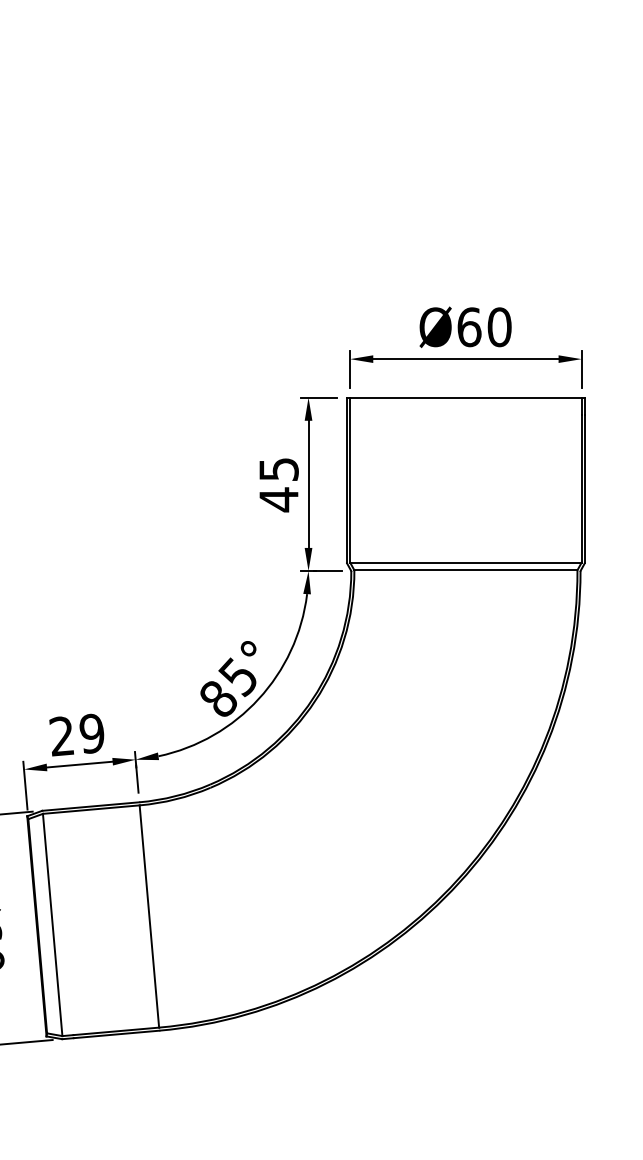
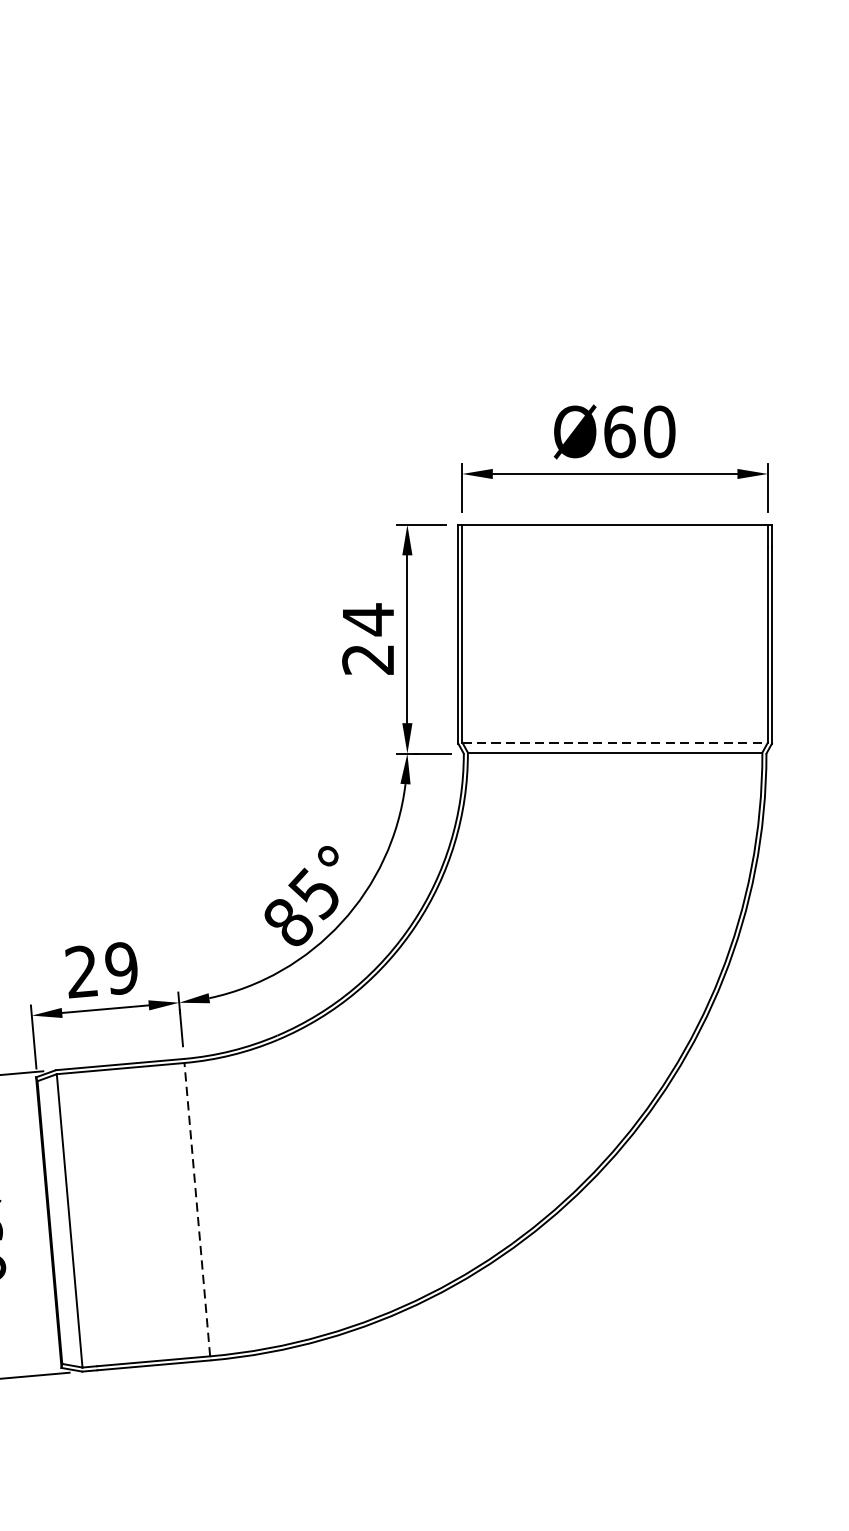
text: (278, 484) -> (367, 639), 45 -> 24
line: (465, 562) -> (614, 742), solid -> dashed
line: (149, 916) -> (197, 1209), solid -> dashed

